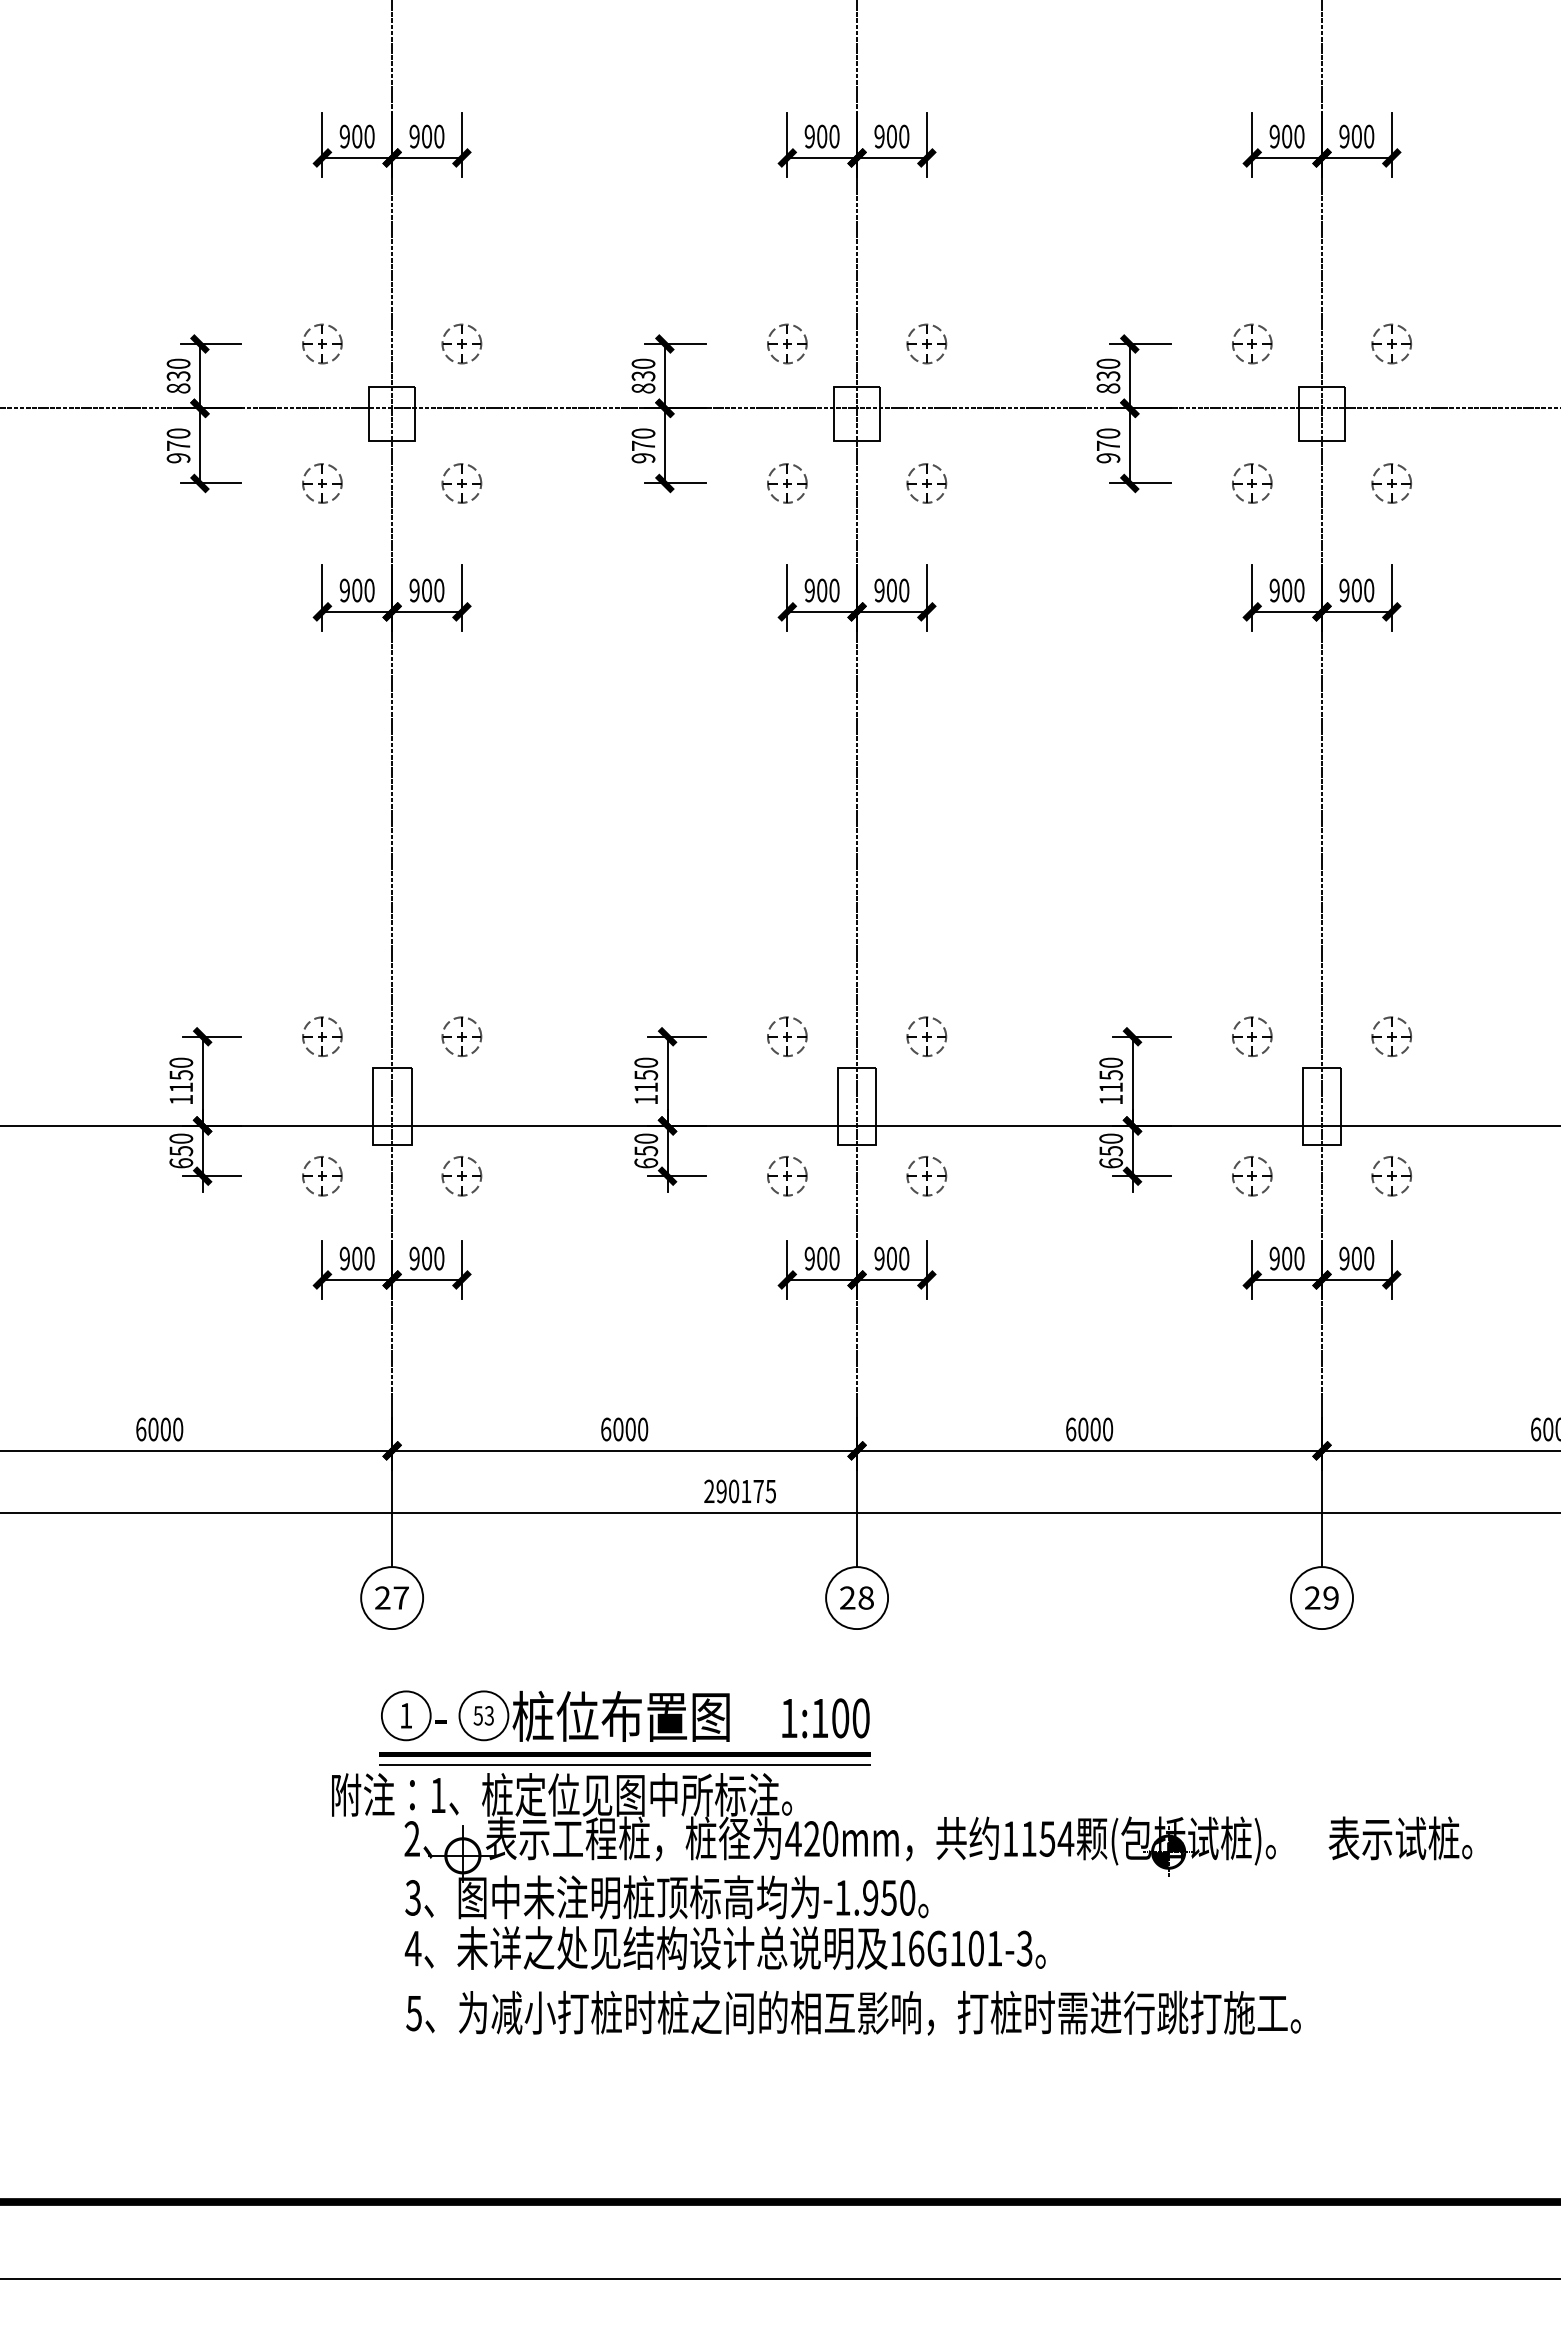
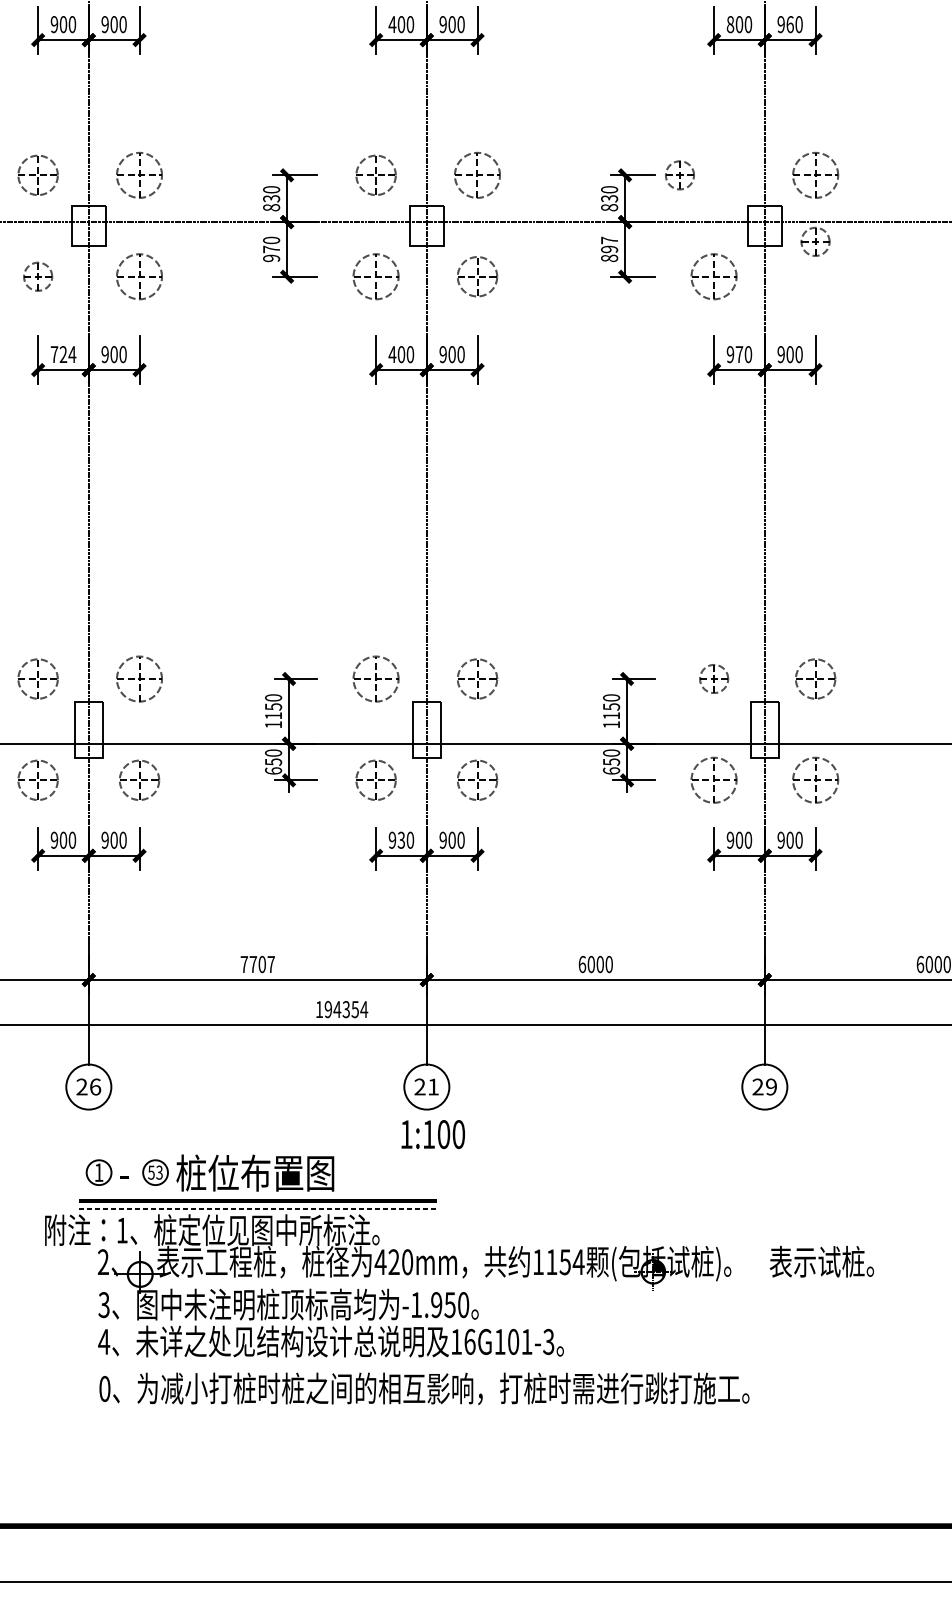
text: (809, 136) -> (392, 24), 900 -> 400
text: (1274, 136) -> (730, 24), 900 -> 800
text: (1356, 136) -> (789, 24), 900 -> 960
part: (322, 343) -> (38, 174), size x1.4
part: (461, 343) -> (139, 174), size x1.6
part: (787, 343) -> (376, 174), size x1.4
part: (926, 343) -> (477, 174), size x1.6
part: (1252, 343) -> (680, 174), moved
part: (1391, 343) -> (815, 174), size x1.6
text: (1108, 445) -> (609, 249), 970 -> 897
part: (461, 483) -> (139, 276), size x1.6
part: (787, 483) -> (376, 276), size x1.6
part: (926, 483) -> (477, 276), size x1.4
part: (1252, 483) -> (714, 276), size x1.6
part: (1391, 483) -> (815, 241), moved
text: (357, 590) -> (63, 354), 900 -> 724
text: (809, 590) -> (392, 354), 900 -> 400
text: (1287, 590) -> (739, 354), 900 -> 970
part: (322, 1036) -> (38, 678), size x1.4
part: (461, 1036) -> (139, 678), size x1.6
part: (787, 1036) -> (376, 678), size x1.6
part: (926, 1036) -> (477, 678), size x1.4
part: (1391, 1036) -> (815, 678), size x1.4
part: (322, 1176) -> (38, 780), size x1.4
part: (461, 1176) -> (139, 780), size x1.4
part: (787, 1176) -> (376, 780), size x1.4
part: (926, 1176) -> (477, 780), size x1.4
part: (1252, 1176) -> (714, 780), size x1.6
part: (1391, 1176) -> (815, 780), size x1.6
text: (821, 1258) -> (400, 840), 900 -> 930
text: (624, 1429) -> (257, 964), 6000 -> 7707
text: (740, 1491) -> (342, 1009), 290175 -> 194354
text: (401, 1597) -> (95, 1086), 27 -> 26
text: (865, 1597) -> (432, 1086), 28 -> 21
circle: (405, 1715) -> (98, 1172), size x0.7
circle: (483, 1715) -> (155, 1172), size x0.7
text: (825, 1718) -> (432, 1134), moved
line: (625, 1765) -> (258, 1208), solid -> dashed
fill: (1160, 1860) -> (647, 1277), removed
text: (413, 2013) -> (104, 1389), 5 -> 0

